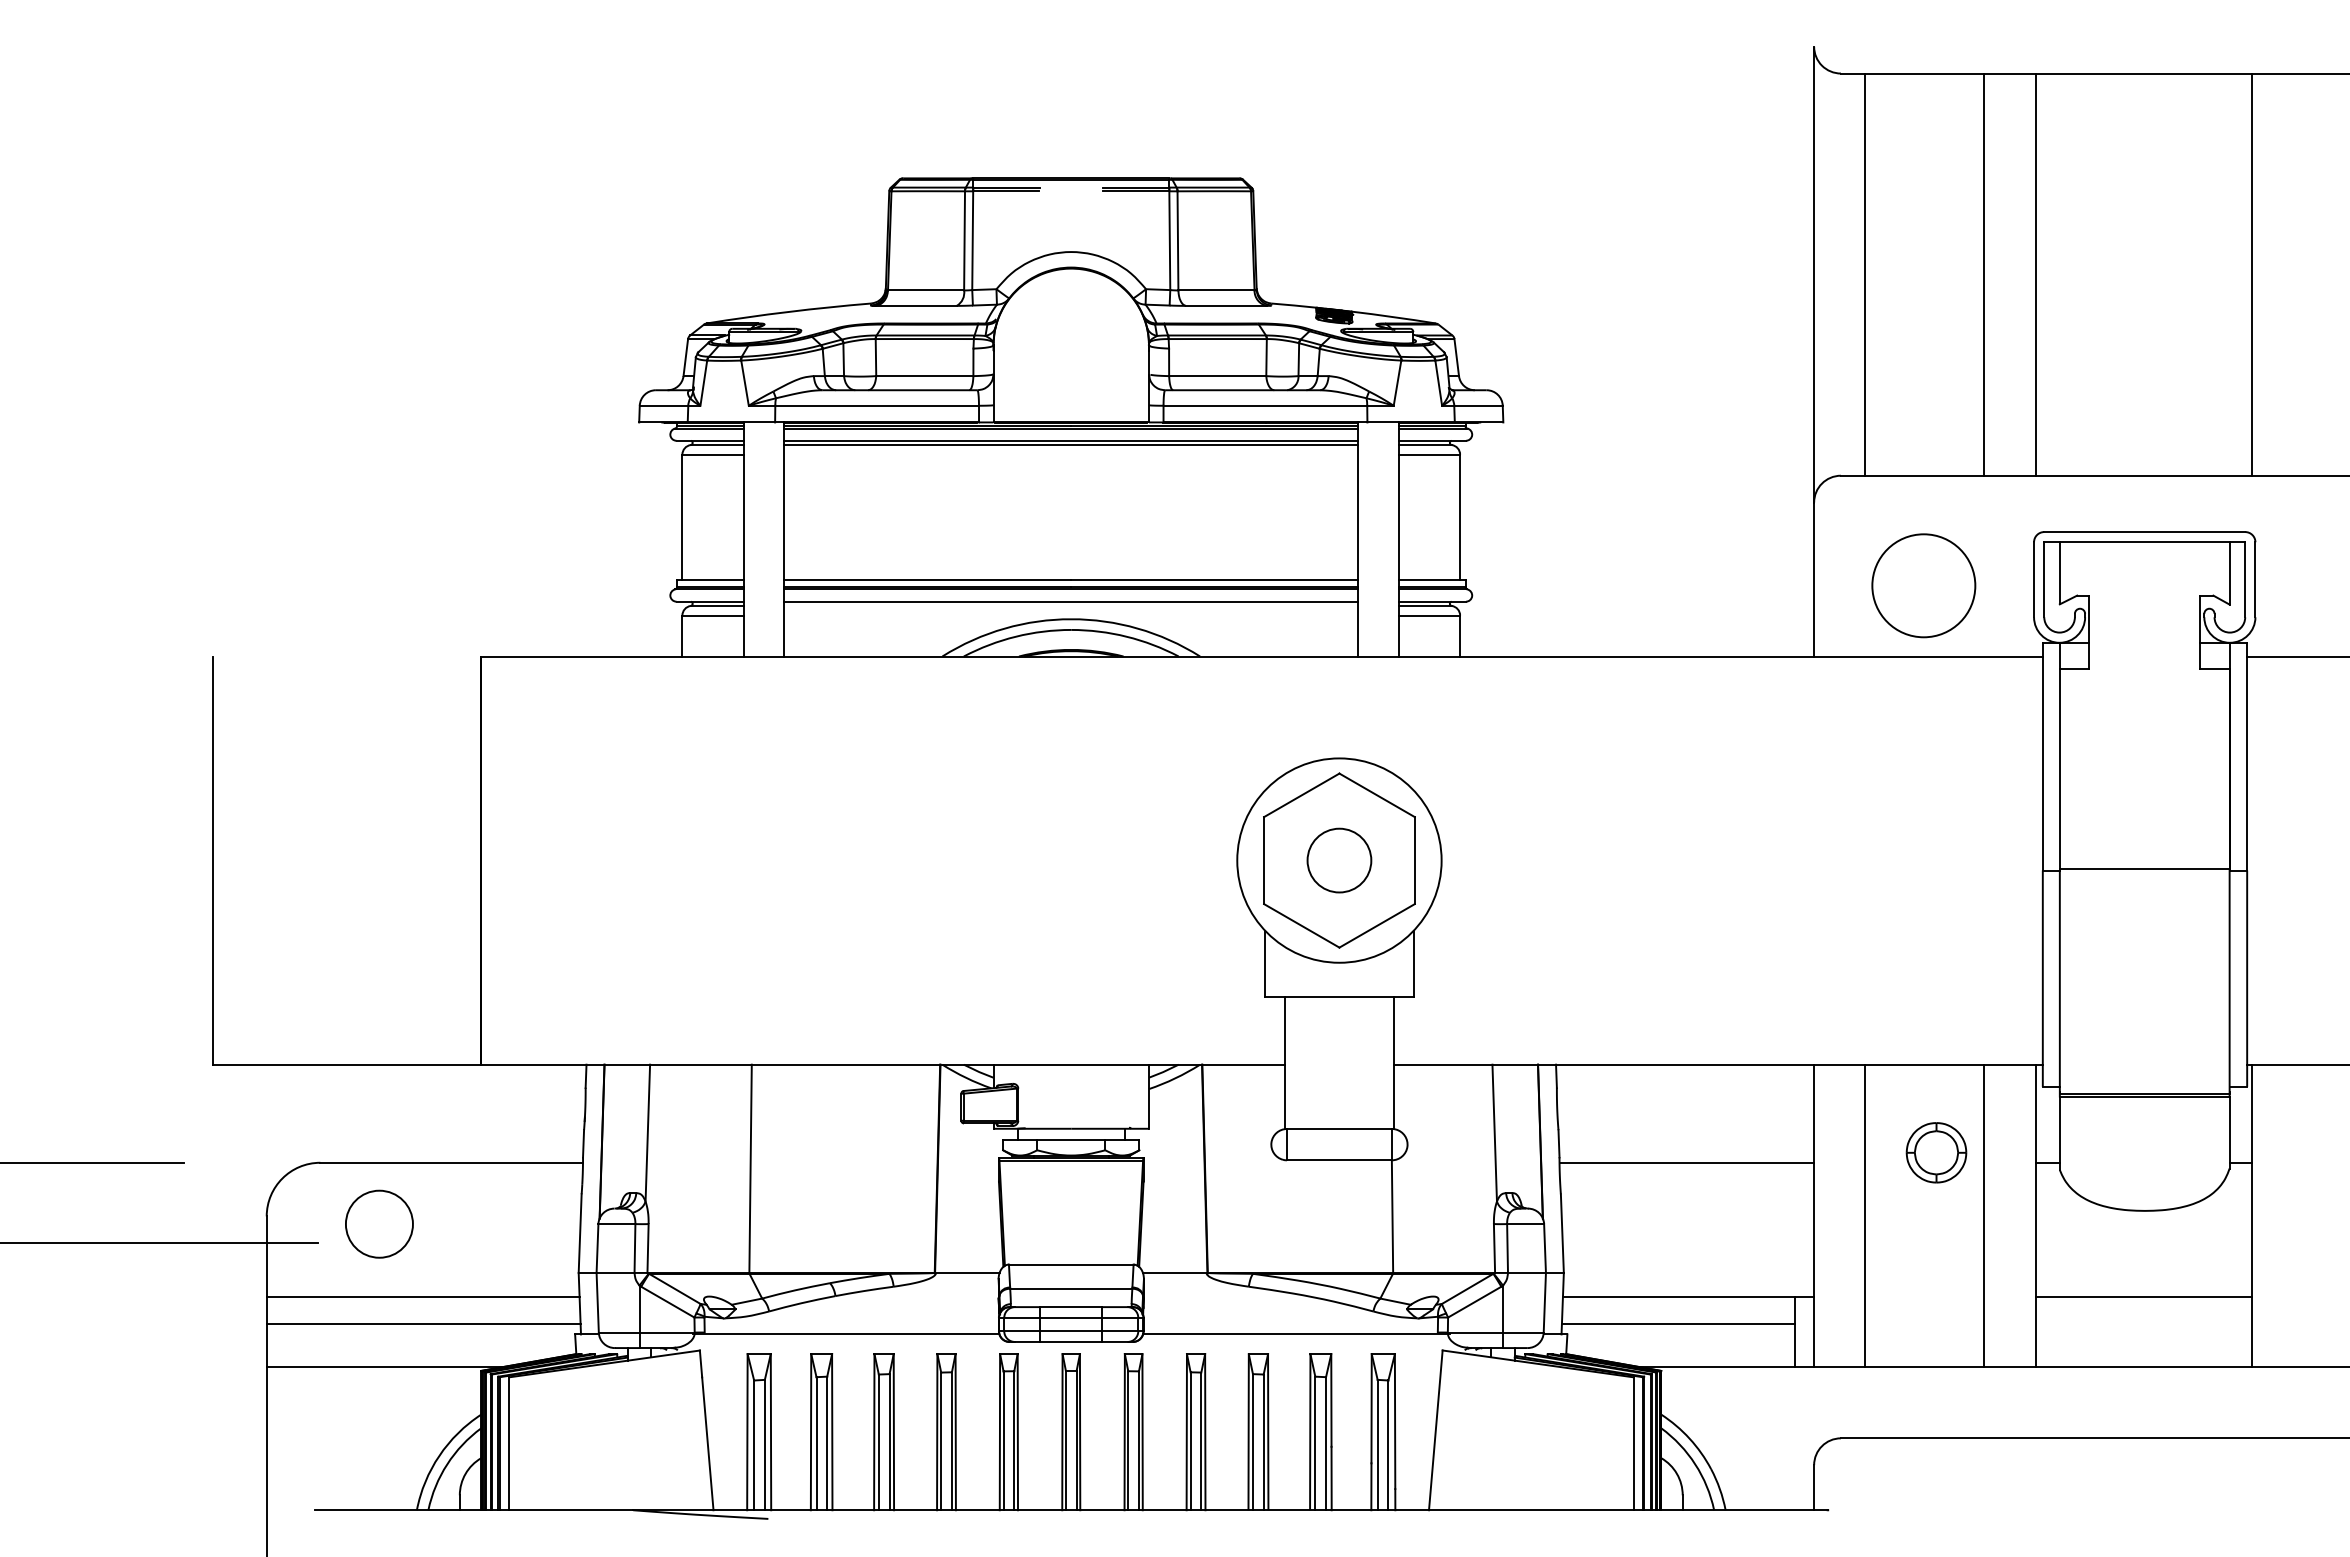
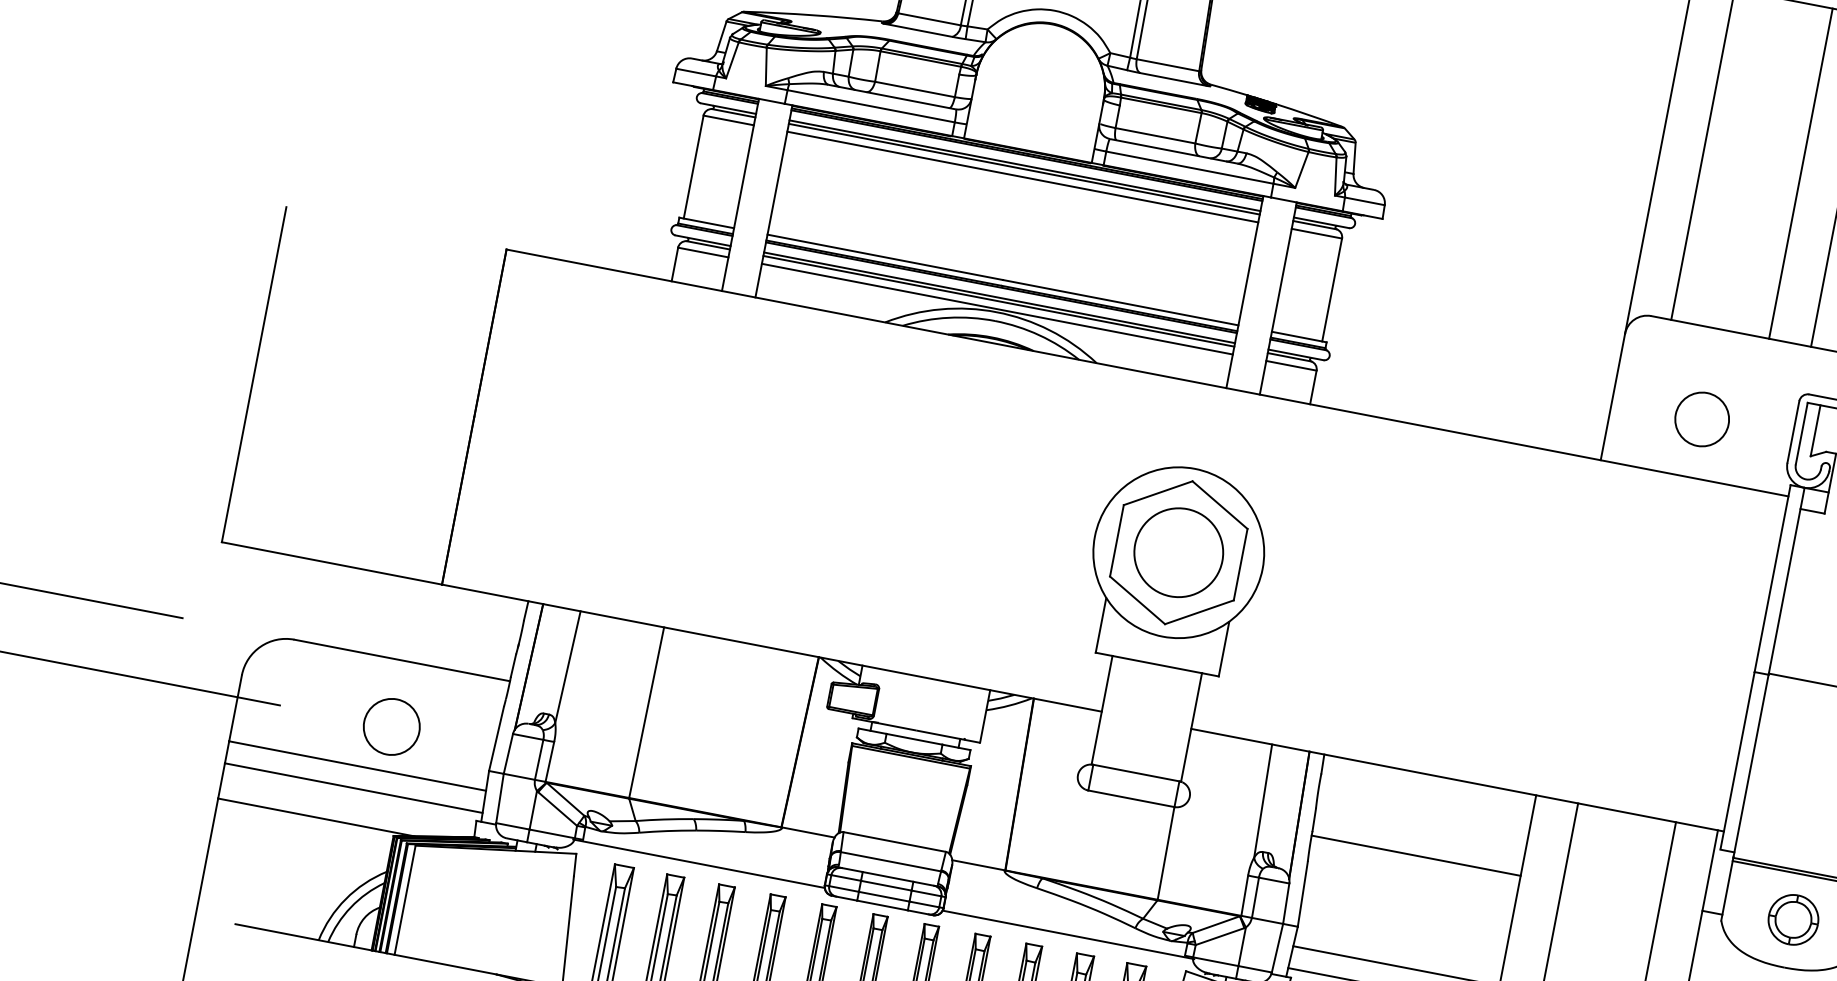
line: (1071, 454) -> (1023, 177), added
circle: (1924, 585) -> (1702, 419), size x0.62
line: (1071, 605) -> (999, 300), added
line: (1071, 615) -> (997, 309), added
circle: (1339, 860) -> (1178, 552), size x1.67
part: (1936, 1152) -> (1793, 919), moved
circle: (379, 1223) -> (391, 726), moved

